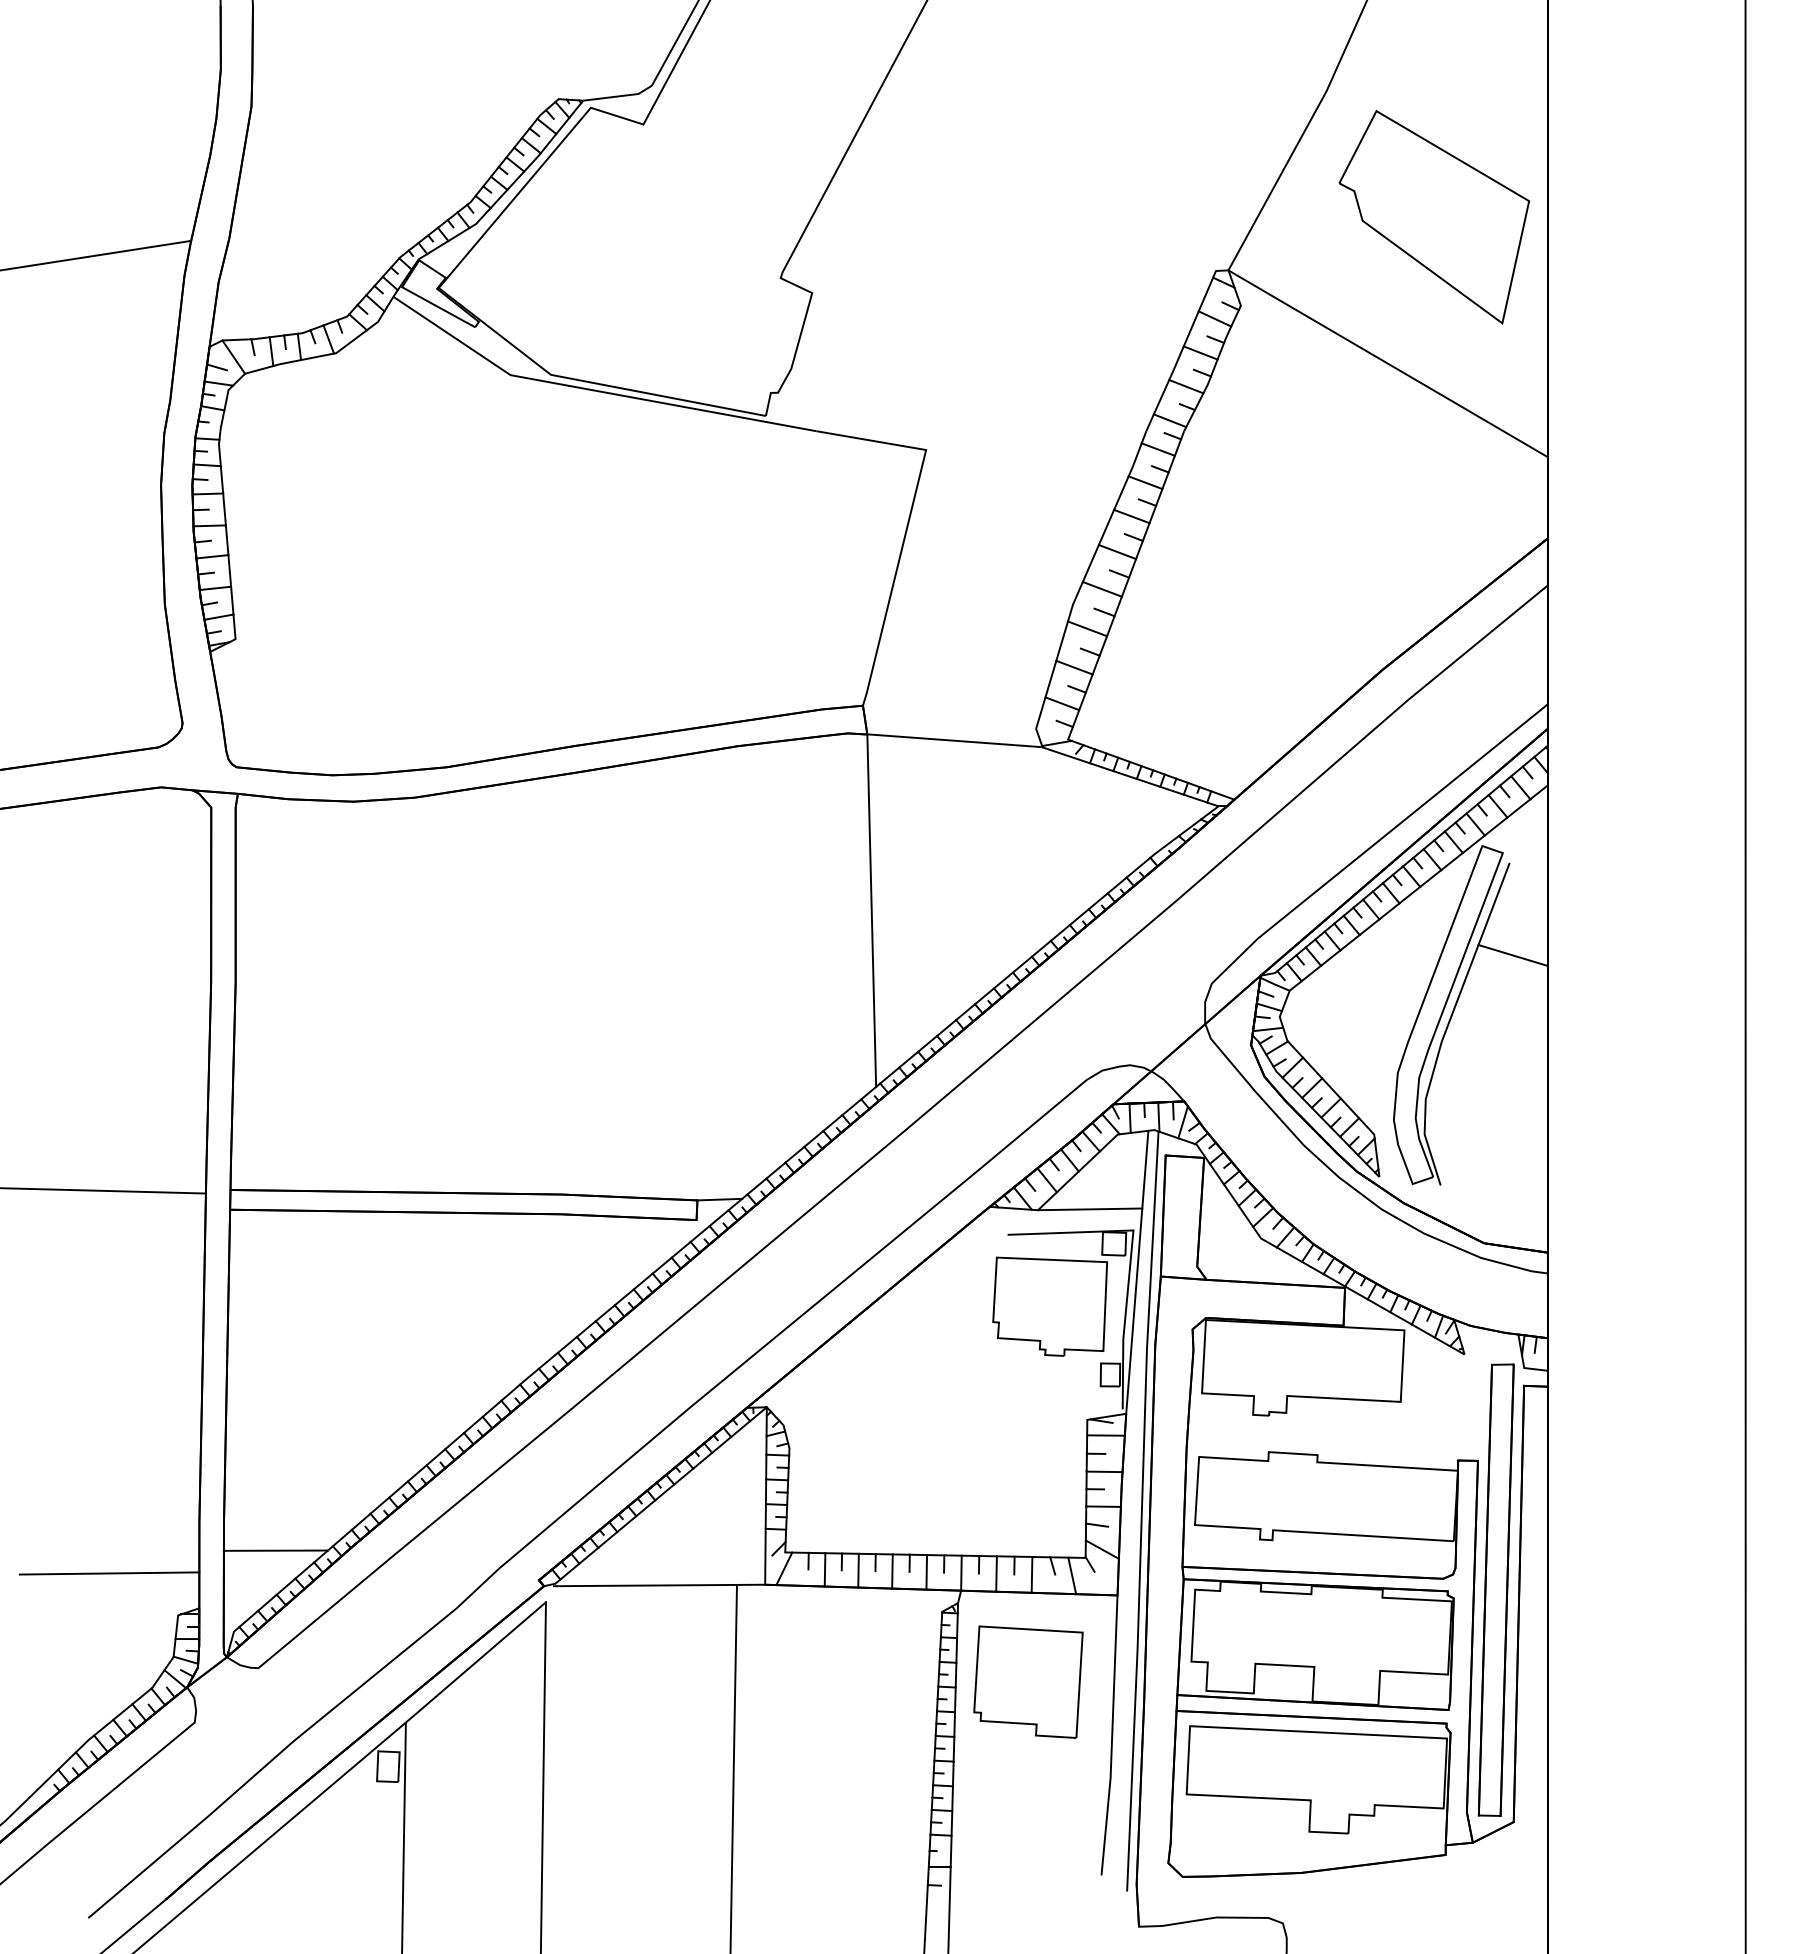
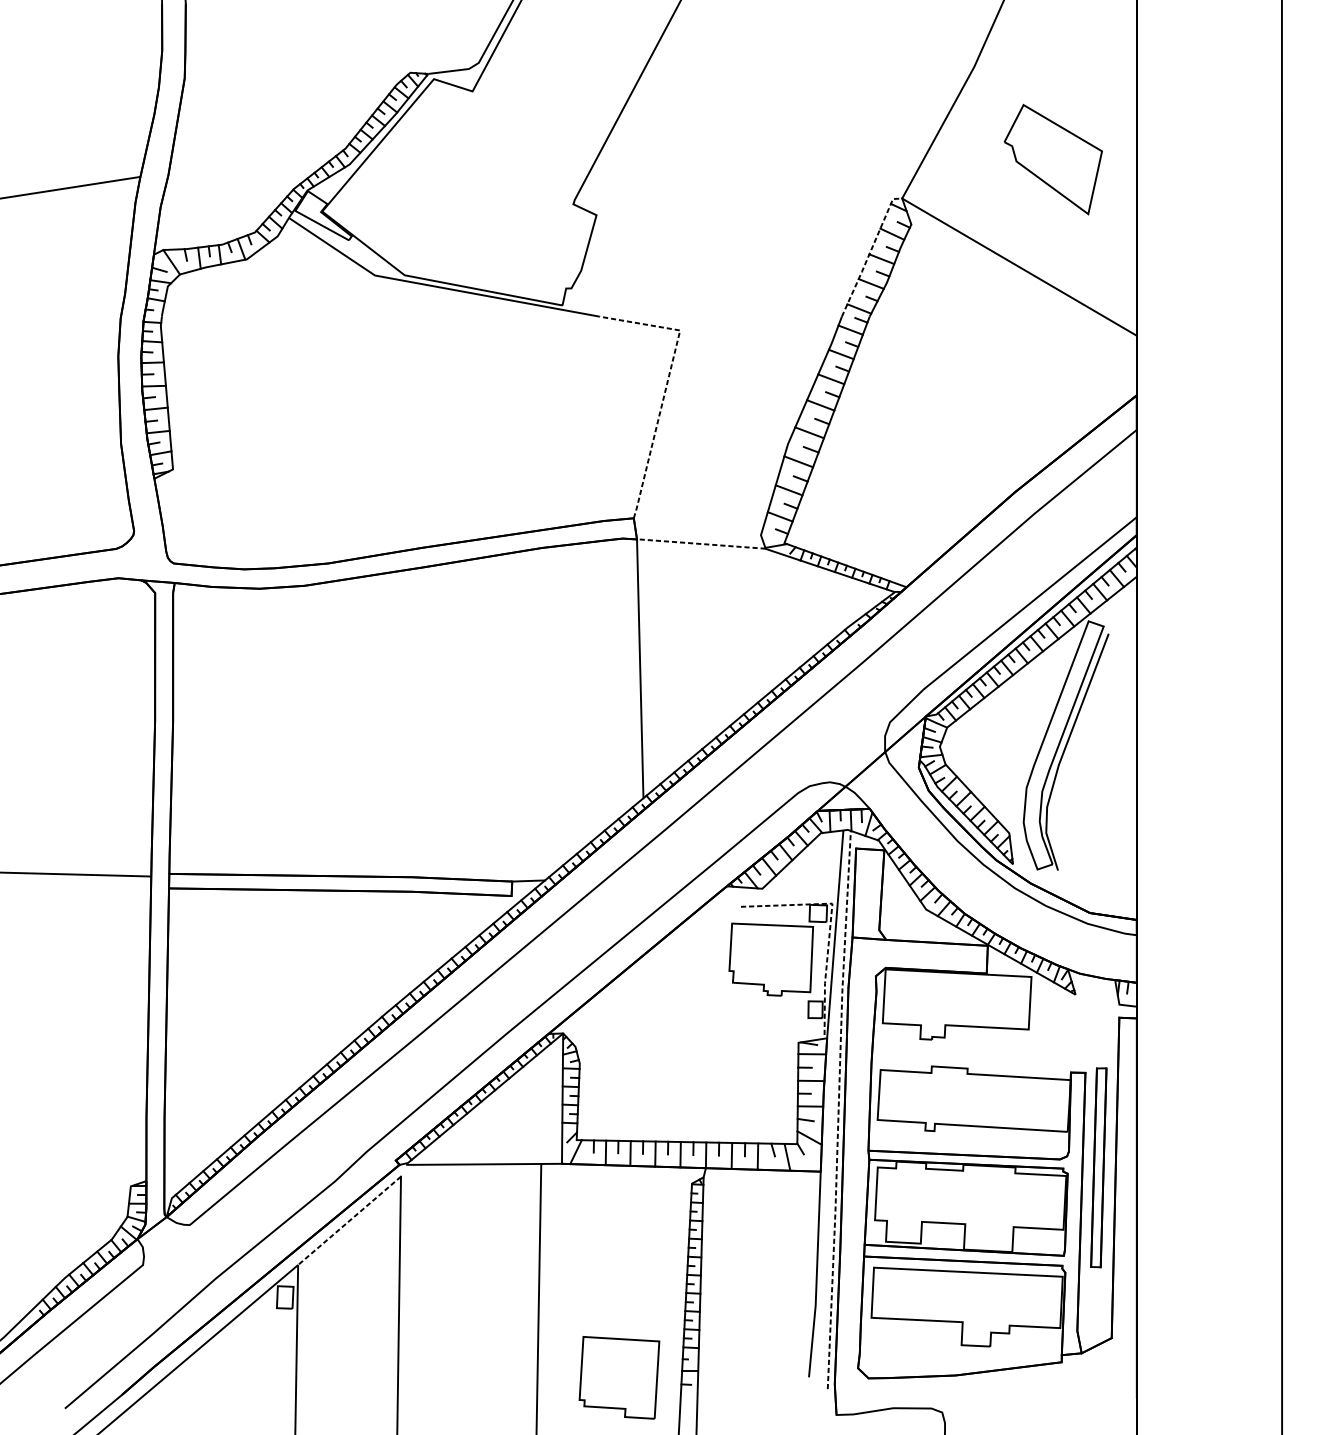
part: (1433, 217) -> (1052, 159), size x0.7
line: (1184, 345) -> (869, 253), solid -> dashed
line: (908, 523) -> (667, 384), solid -> dashed
line: (955, 740) -> (701, 543), solid -> dashed
line: (1512, 955) -> (1110, 701), removed
line: (1090, 1209) -> (800, 888), removed
line: (1130, 1257) -> (830, 923), solid -> dashed
line: (1141, 1510) -> (838, 1109), solid -> dashed
line: (275, 1550) -> (202, 1138), removed
line: (109, 1573) -> (80, 1155), removed
part: (1495, 1589) -> (1098, 1167), size x0.6
line: (475, 1662) -> (349, 1220), solid -> dashed
part: (1028, 1681) -> (619, 1377), moved

